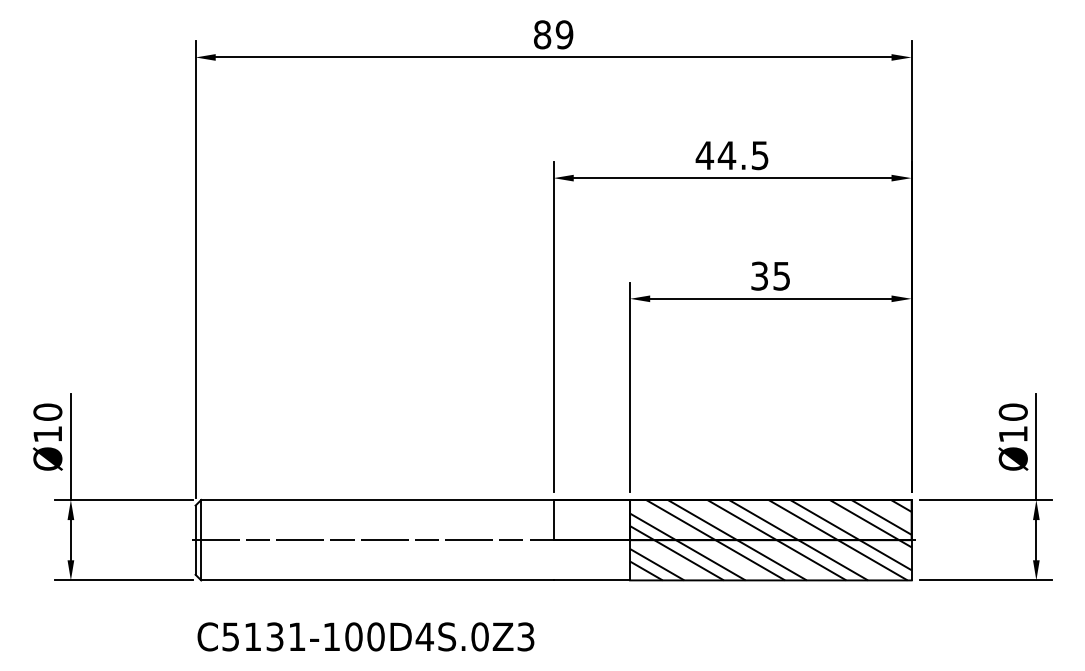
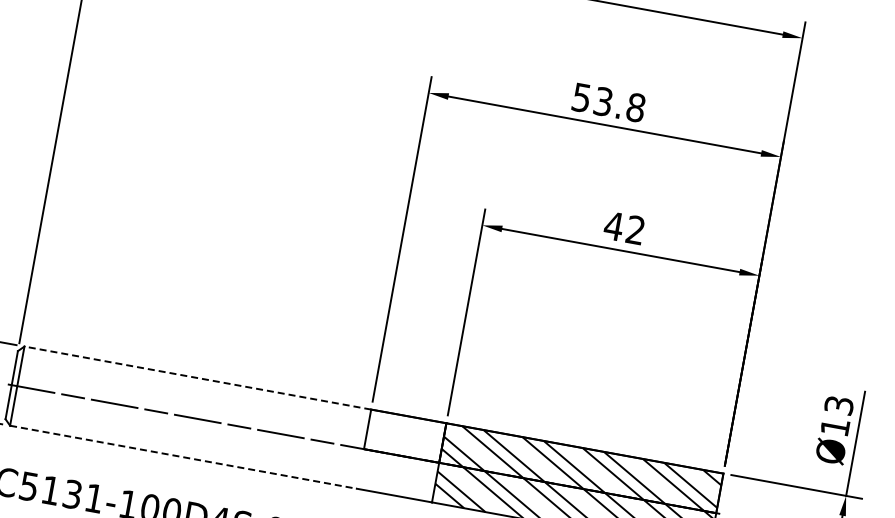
text: (731, 155) -> (607, 102), 44.5 -> 53.8
text: (769, 275) -> (623, 227), 35 -> 42
text: (1012, 411) -> (838, 404), Ø10 -> Ø13
line: (376, 499) -> (197, 377), solid -> dashed
line: (377, 580) -> (183, 457), solid -> dashed

